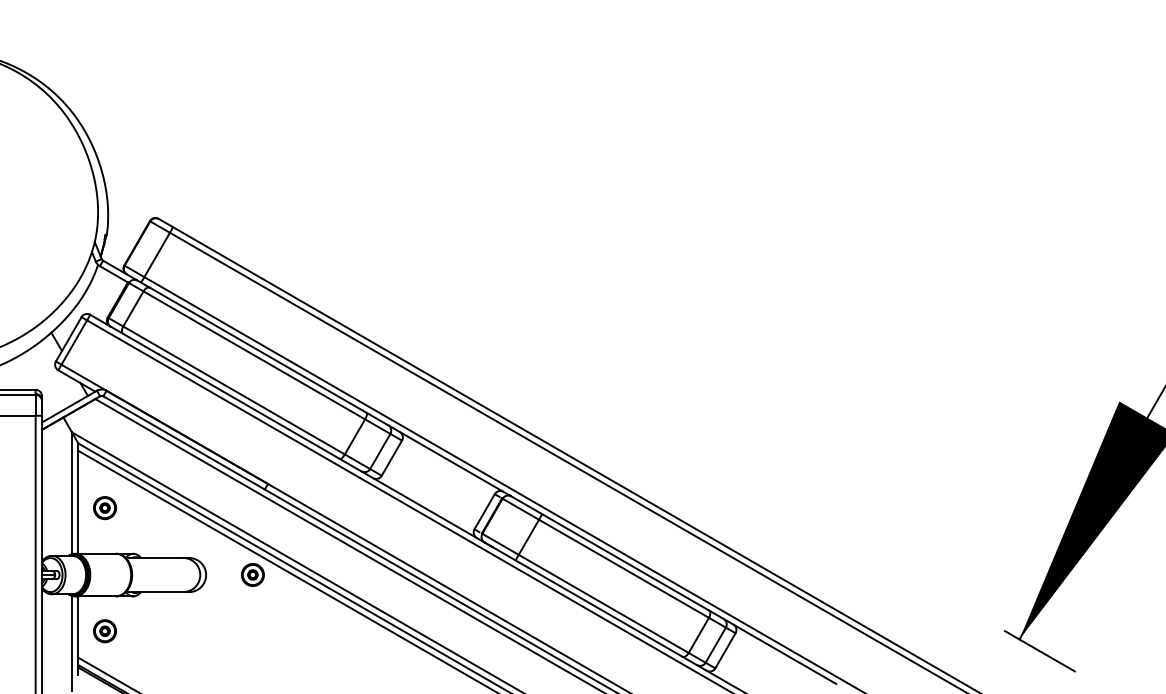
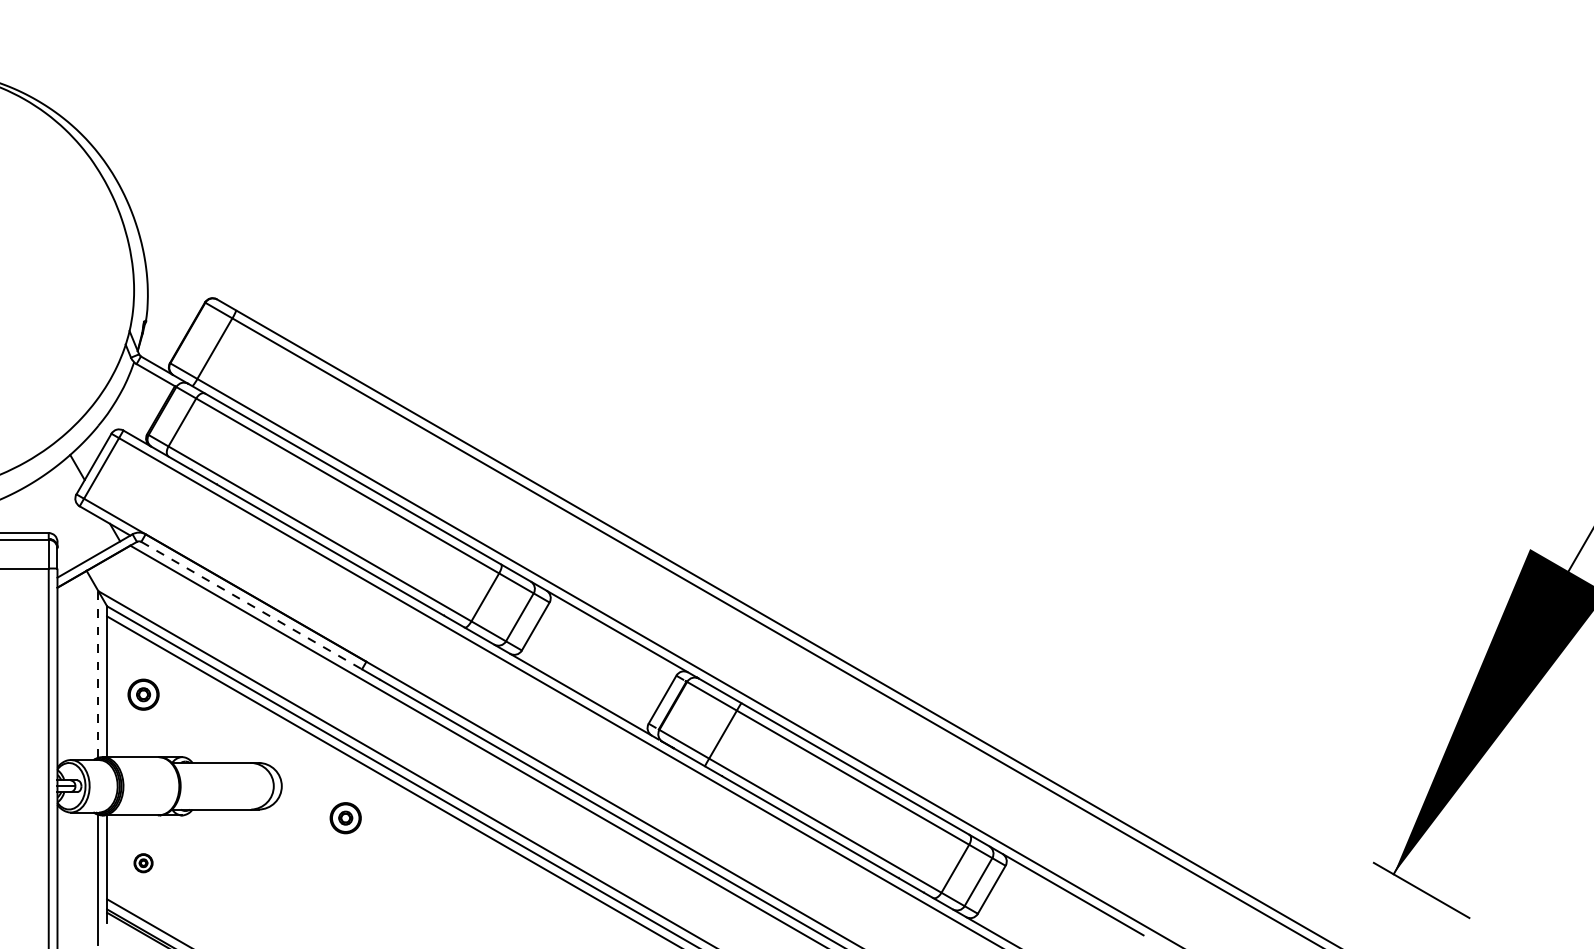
line: (184, 442) -> (252, 605), solid -> dashed
line: (72, 493) -> (98, 674), solid -> dashed
part: (252, 575) -> (345, 818), moved
part: (104, 631) -> (143, 863), size x0.6

